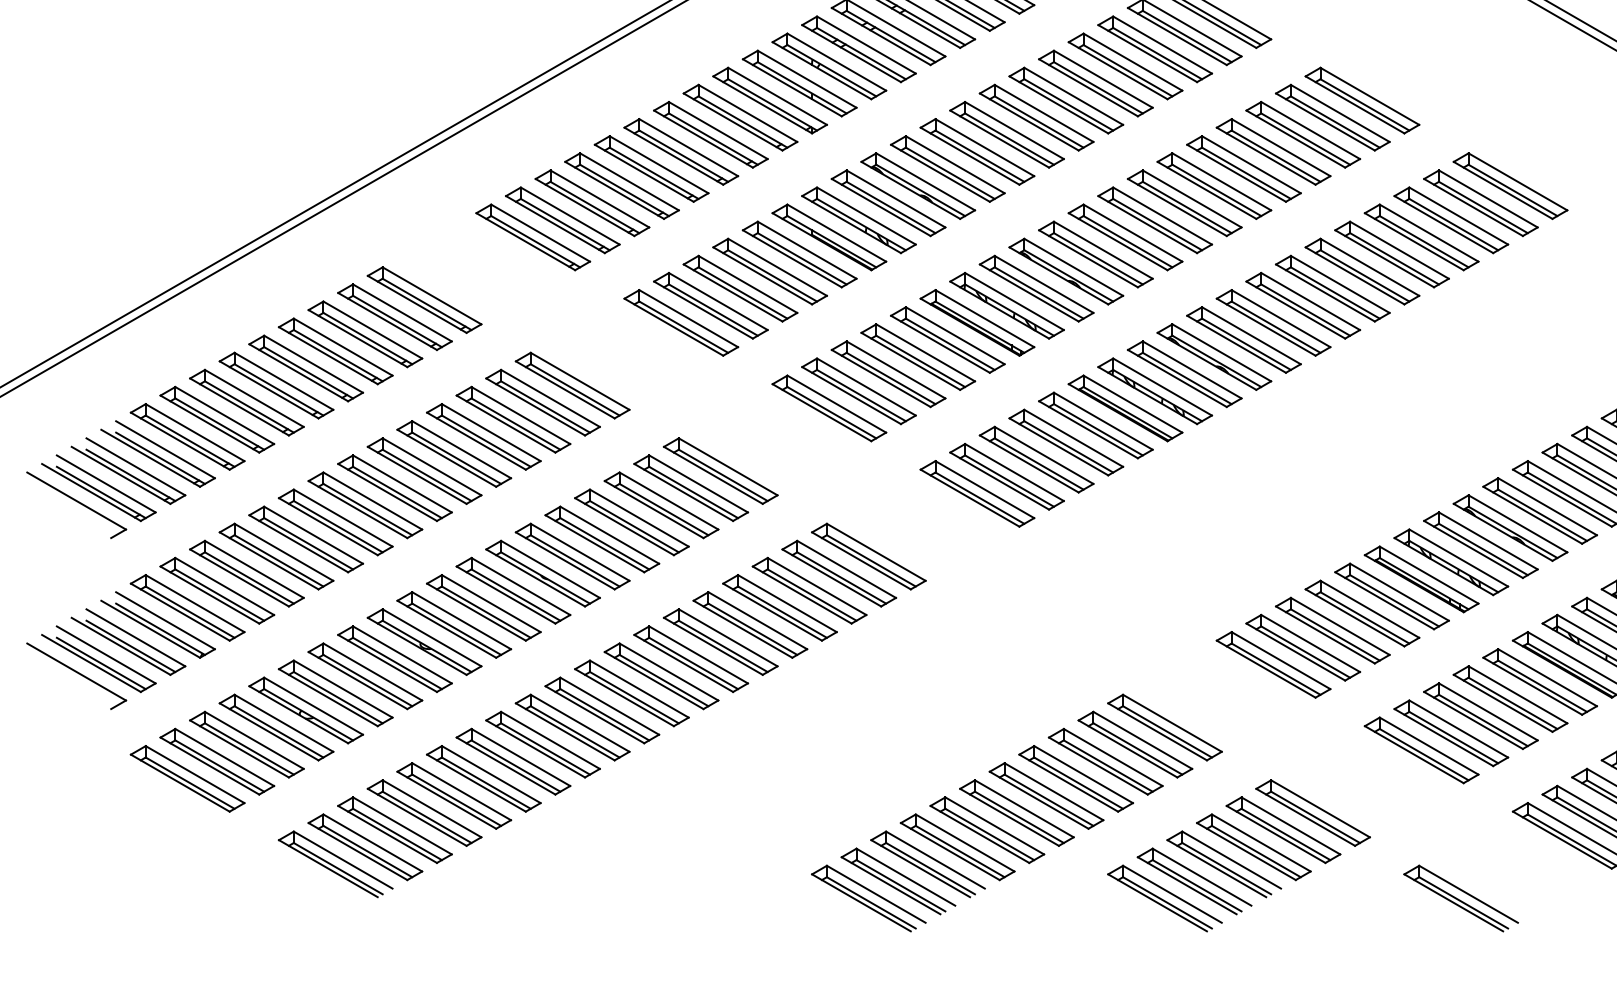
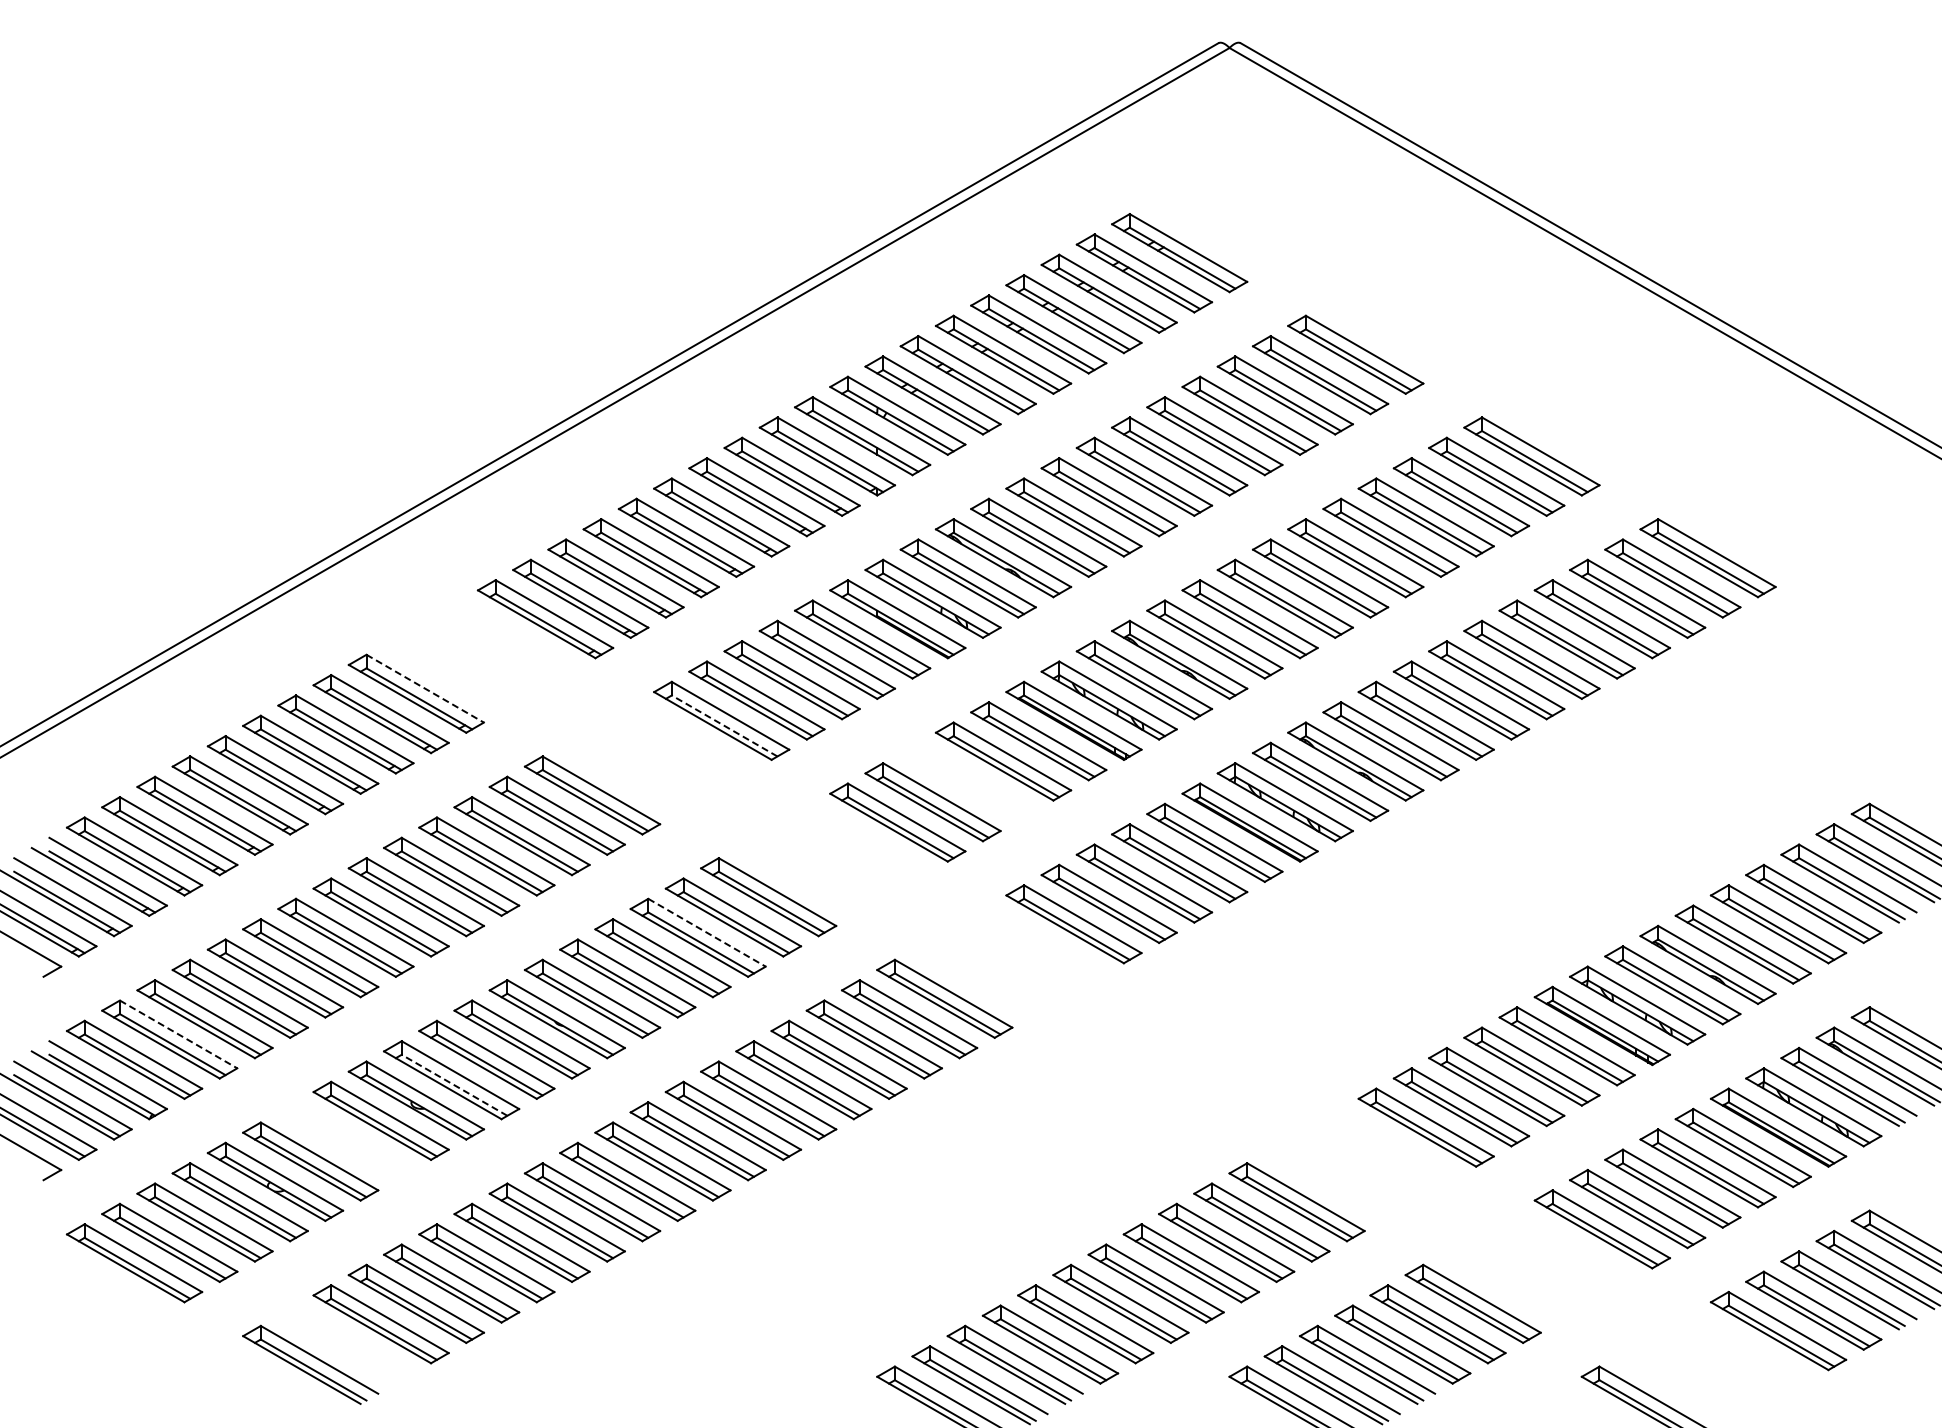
line: (432, 295) -> (425, 688), solid -> dashed
line: (683, 326) -> (724, 725), solid -> dashed
part: (887, 373) -> (967, 781), removed
line: (669, 500) -> (707, 932), solid -> dashed
line: (224, 586) -> (178, 1034), solid -> dashed
line: (456, 629) -> (454, 1085), solid -> dashed
part: (365, 676) -> (345, 1141), removed
part: (365, 847) -> (345, 1344), removed

